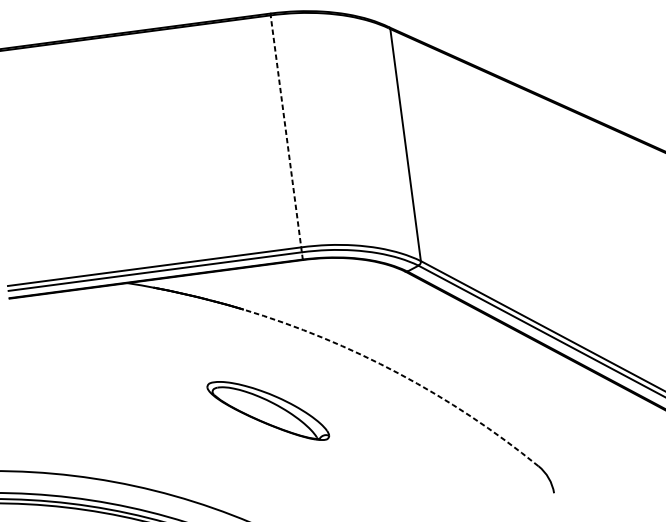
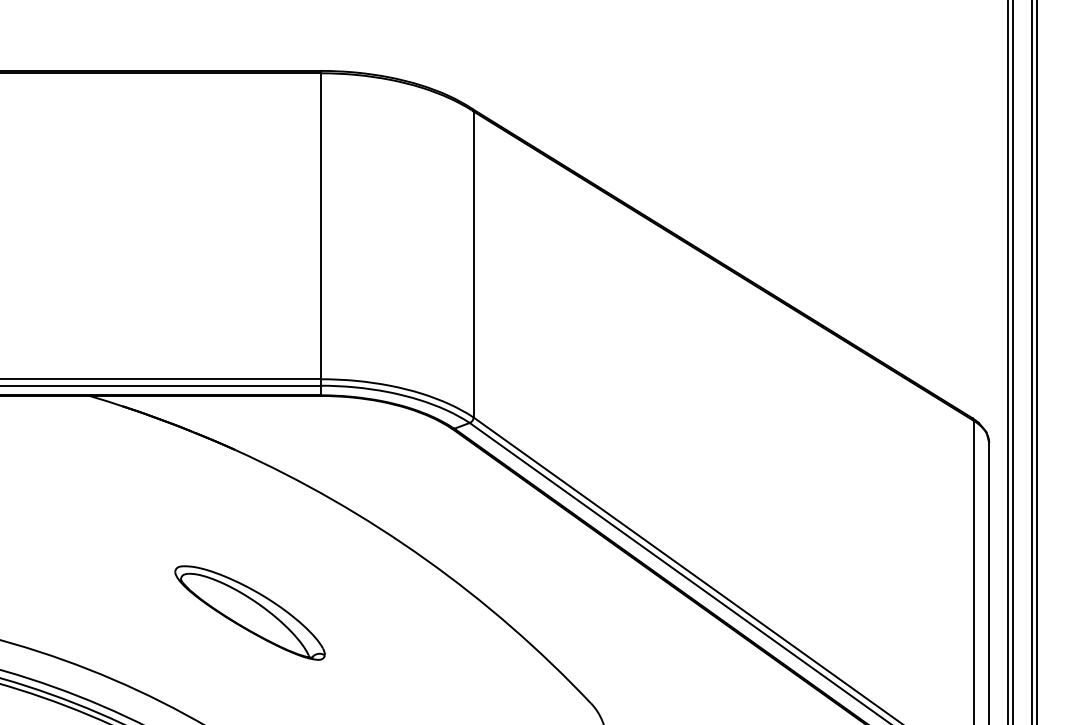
line: (286, 136) -> (320, 233), dashed -> solid
arc: (398, 373) -> (425, 559), dashed -> solid
part: (267, 410) -> (249, 612), moved

